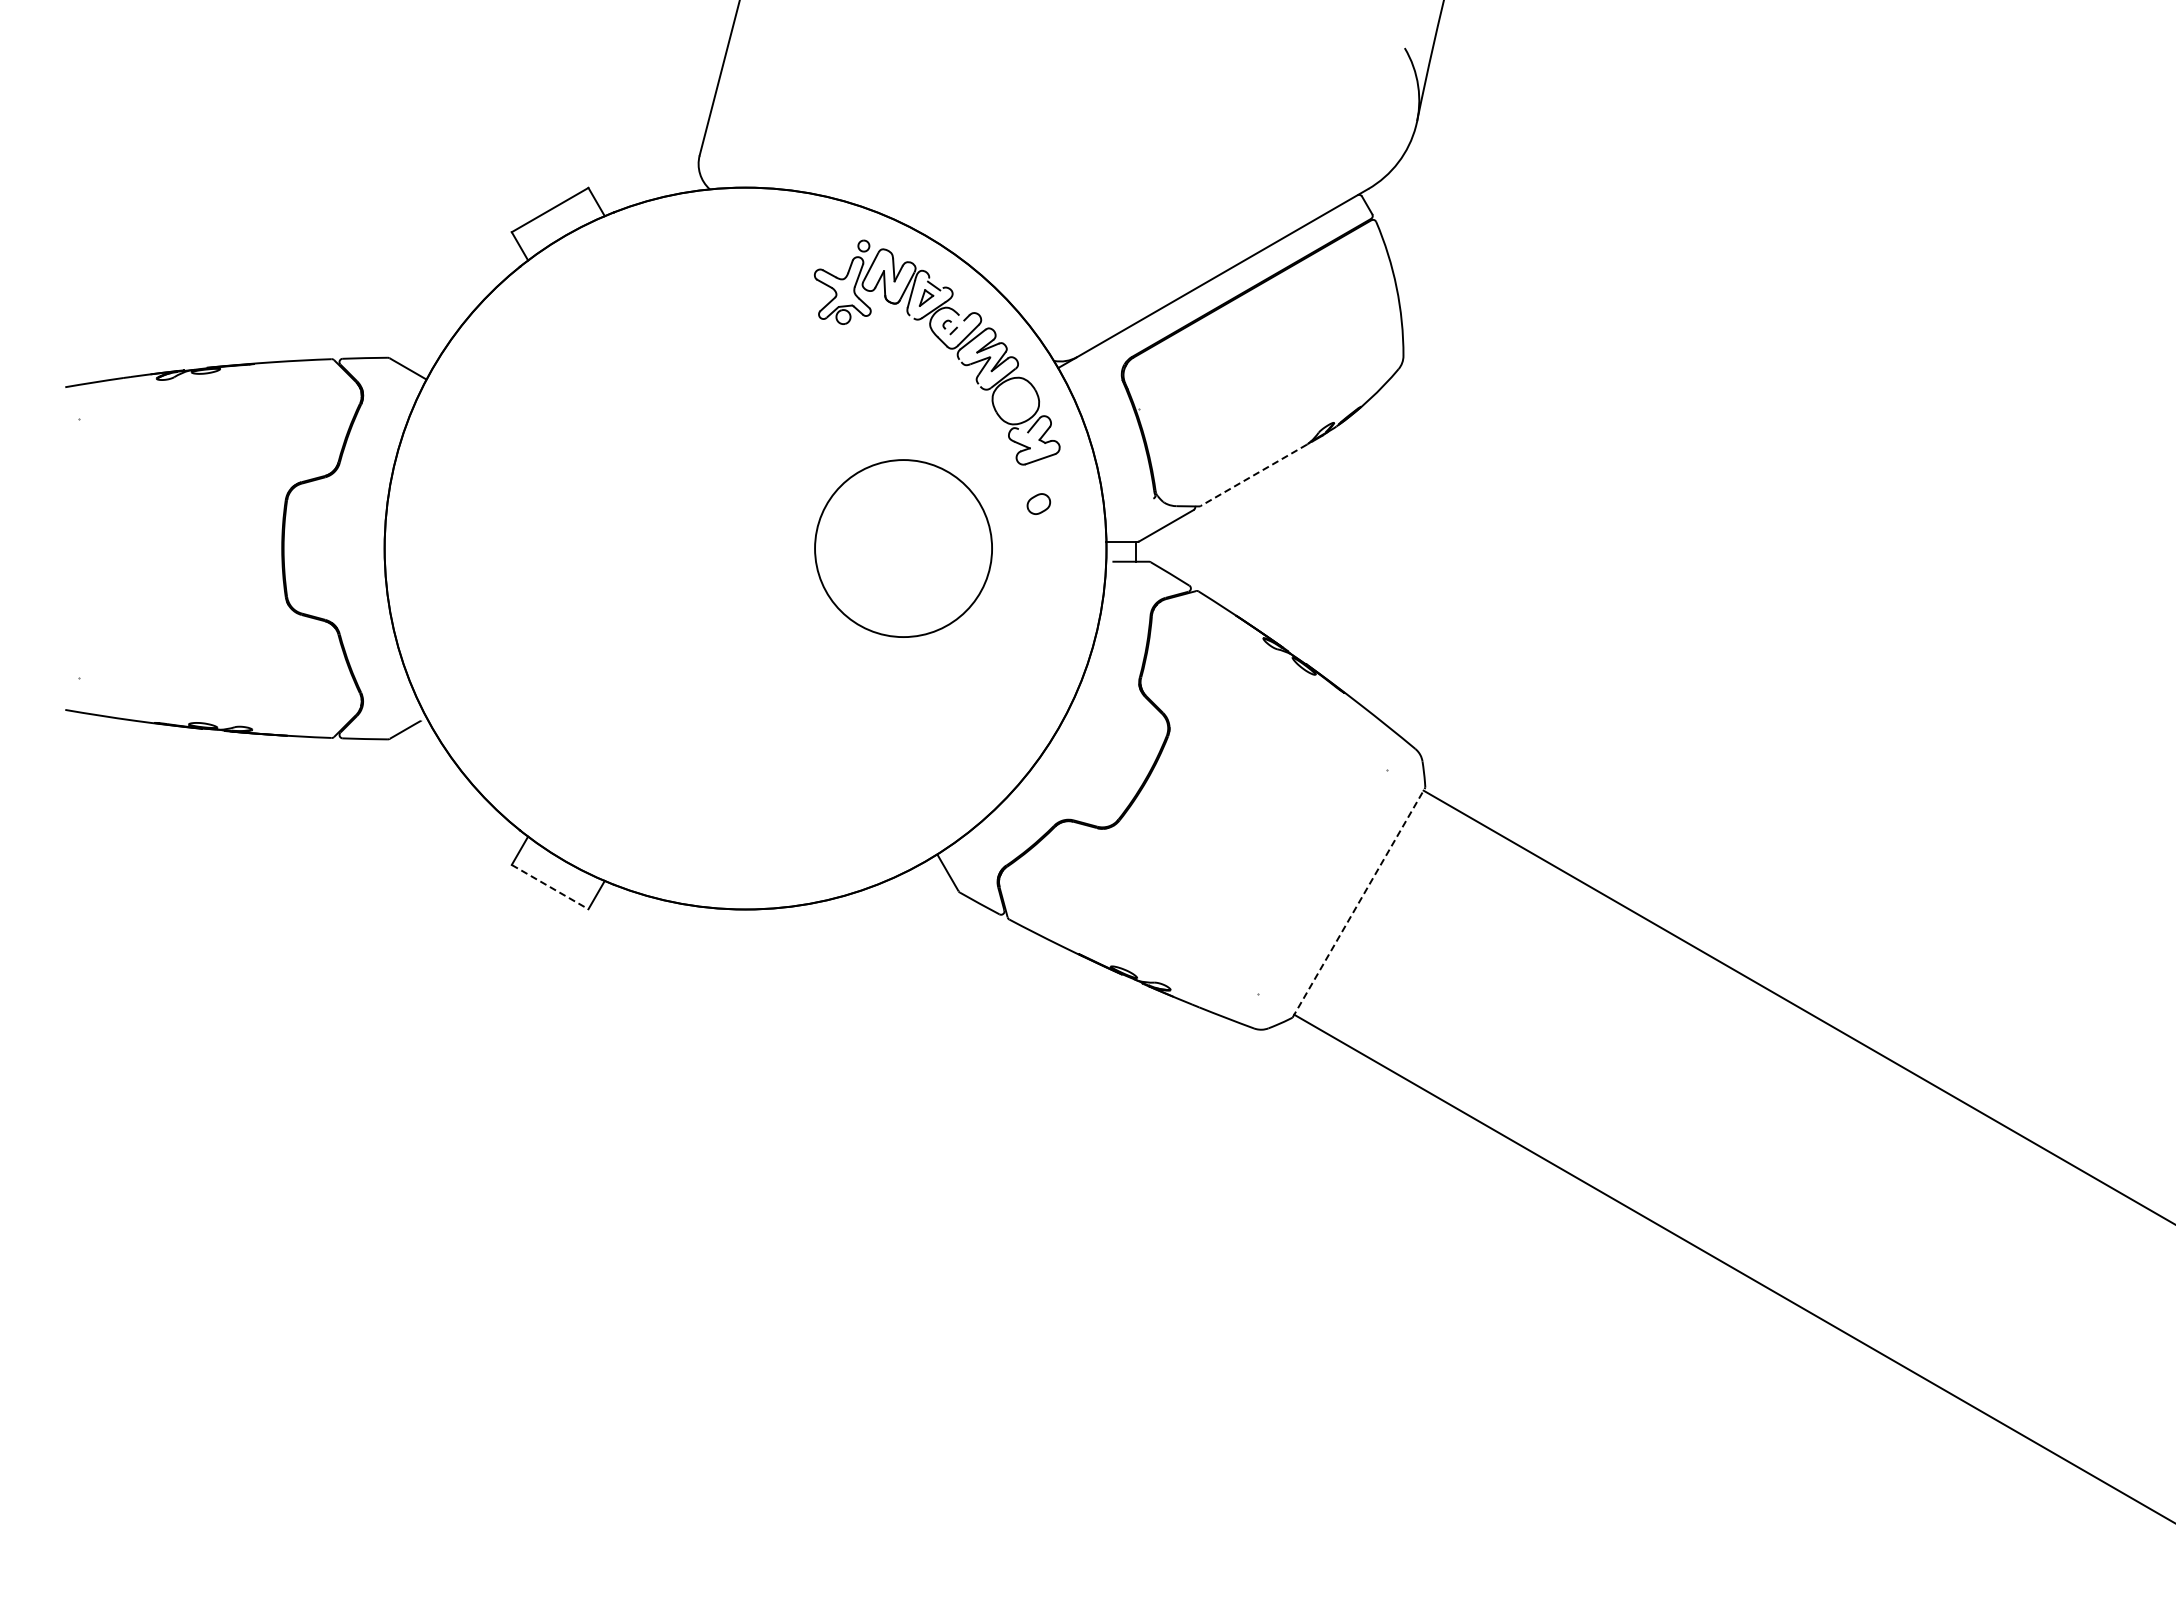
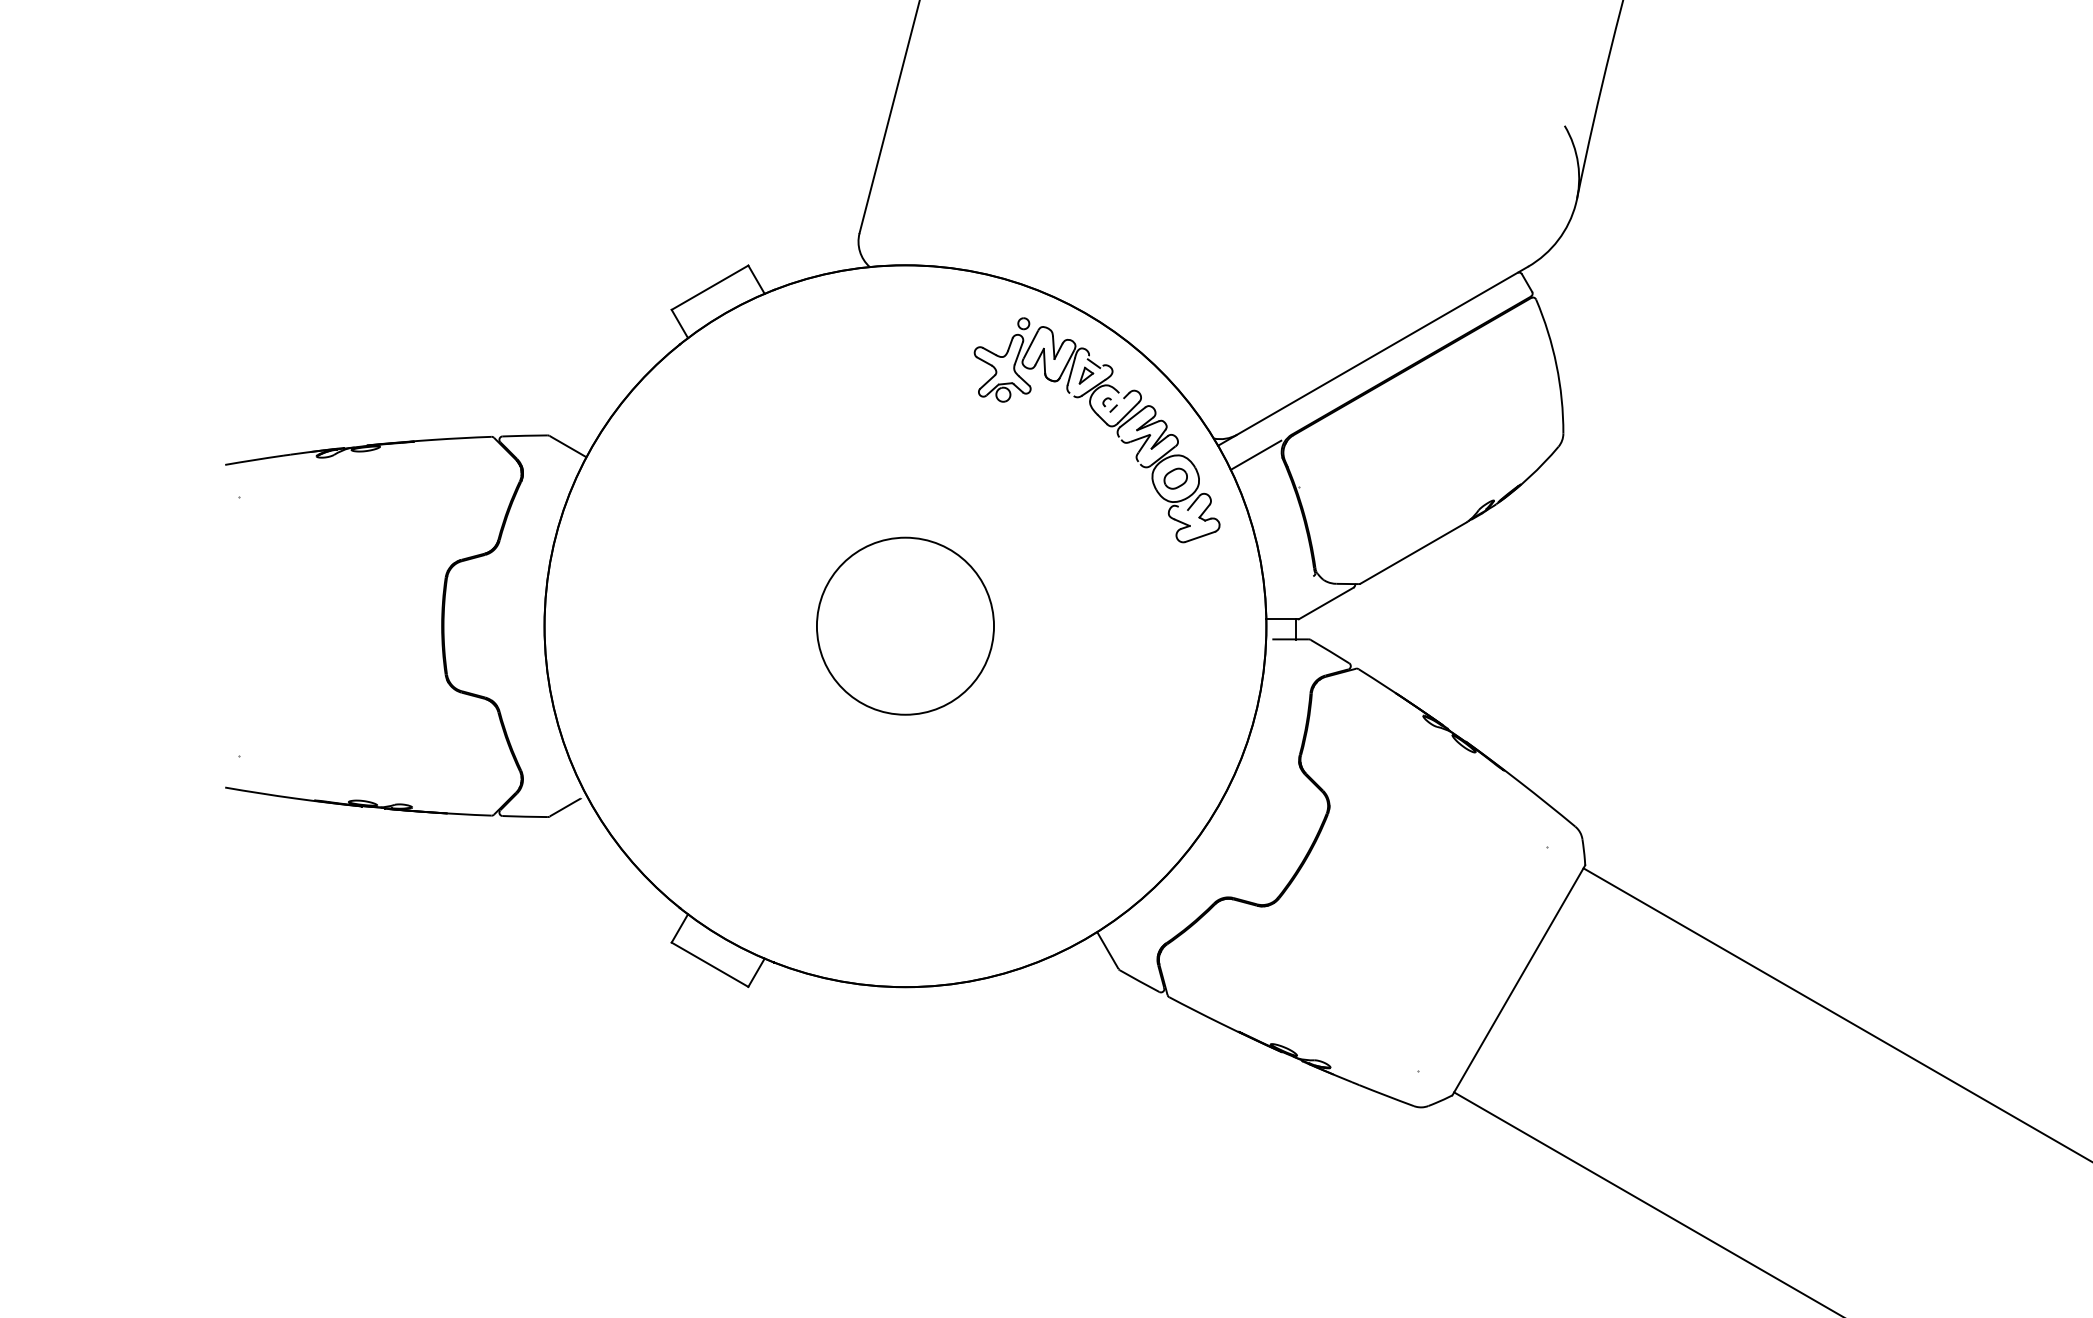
line: (1095, 377) -> (1255, 455), added
line: (1253, 475) -> (1413, 553), dashed -> solid
part: (1038, 503) -> (1175, 478), moved
circle: (903, 548) -> (905, 626), moved
line: (550, 887) -> (710, 965), dashed -> solid
line: (1358, 902) -> (1518, 980), dashed -> solid

